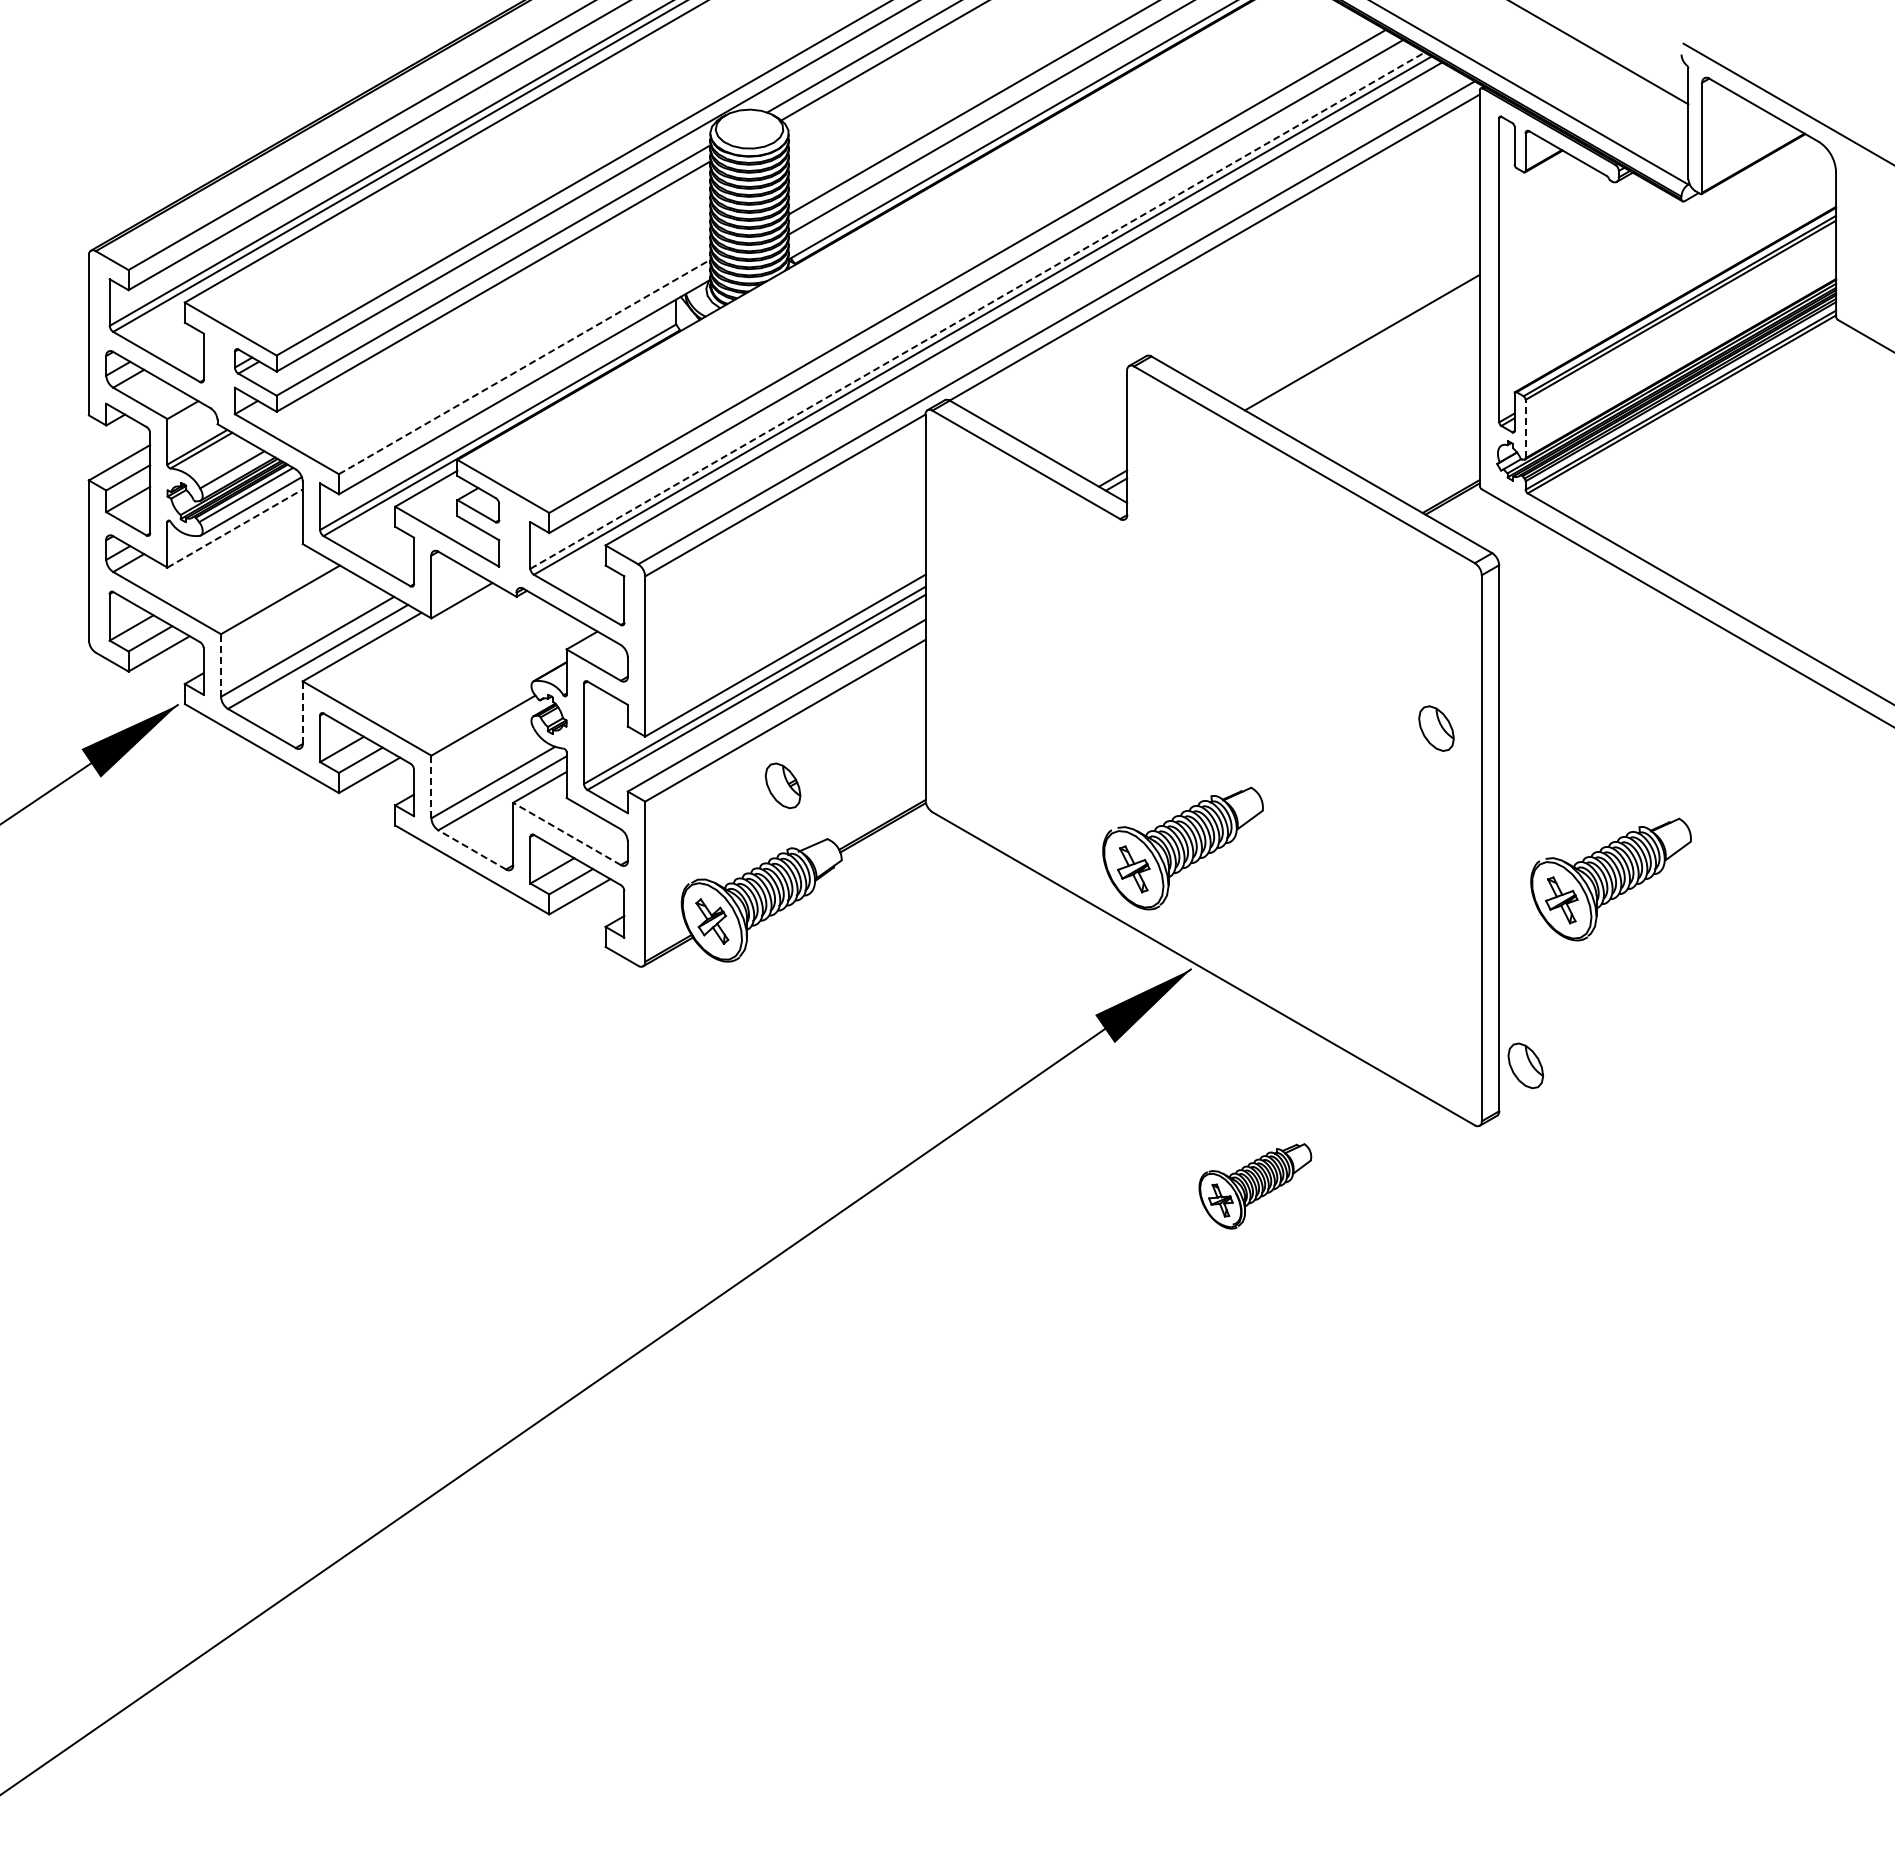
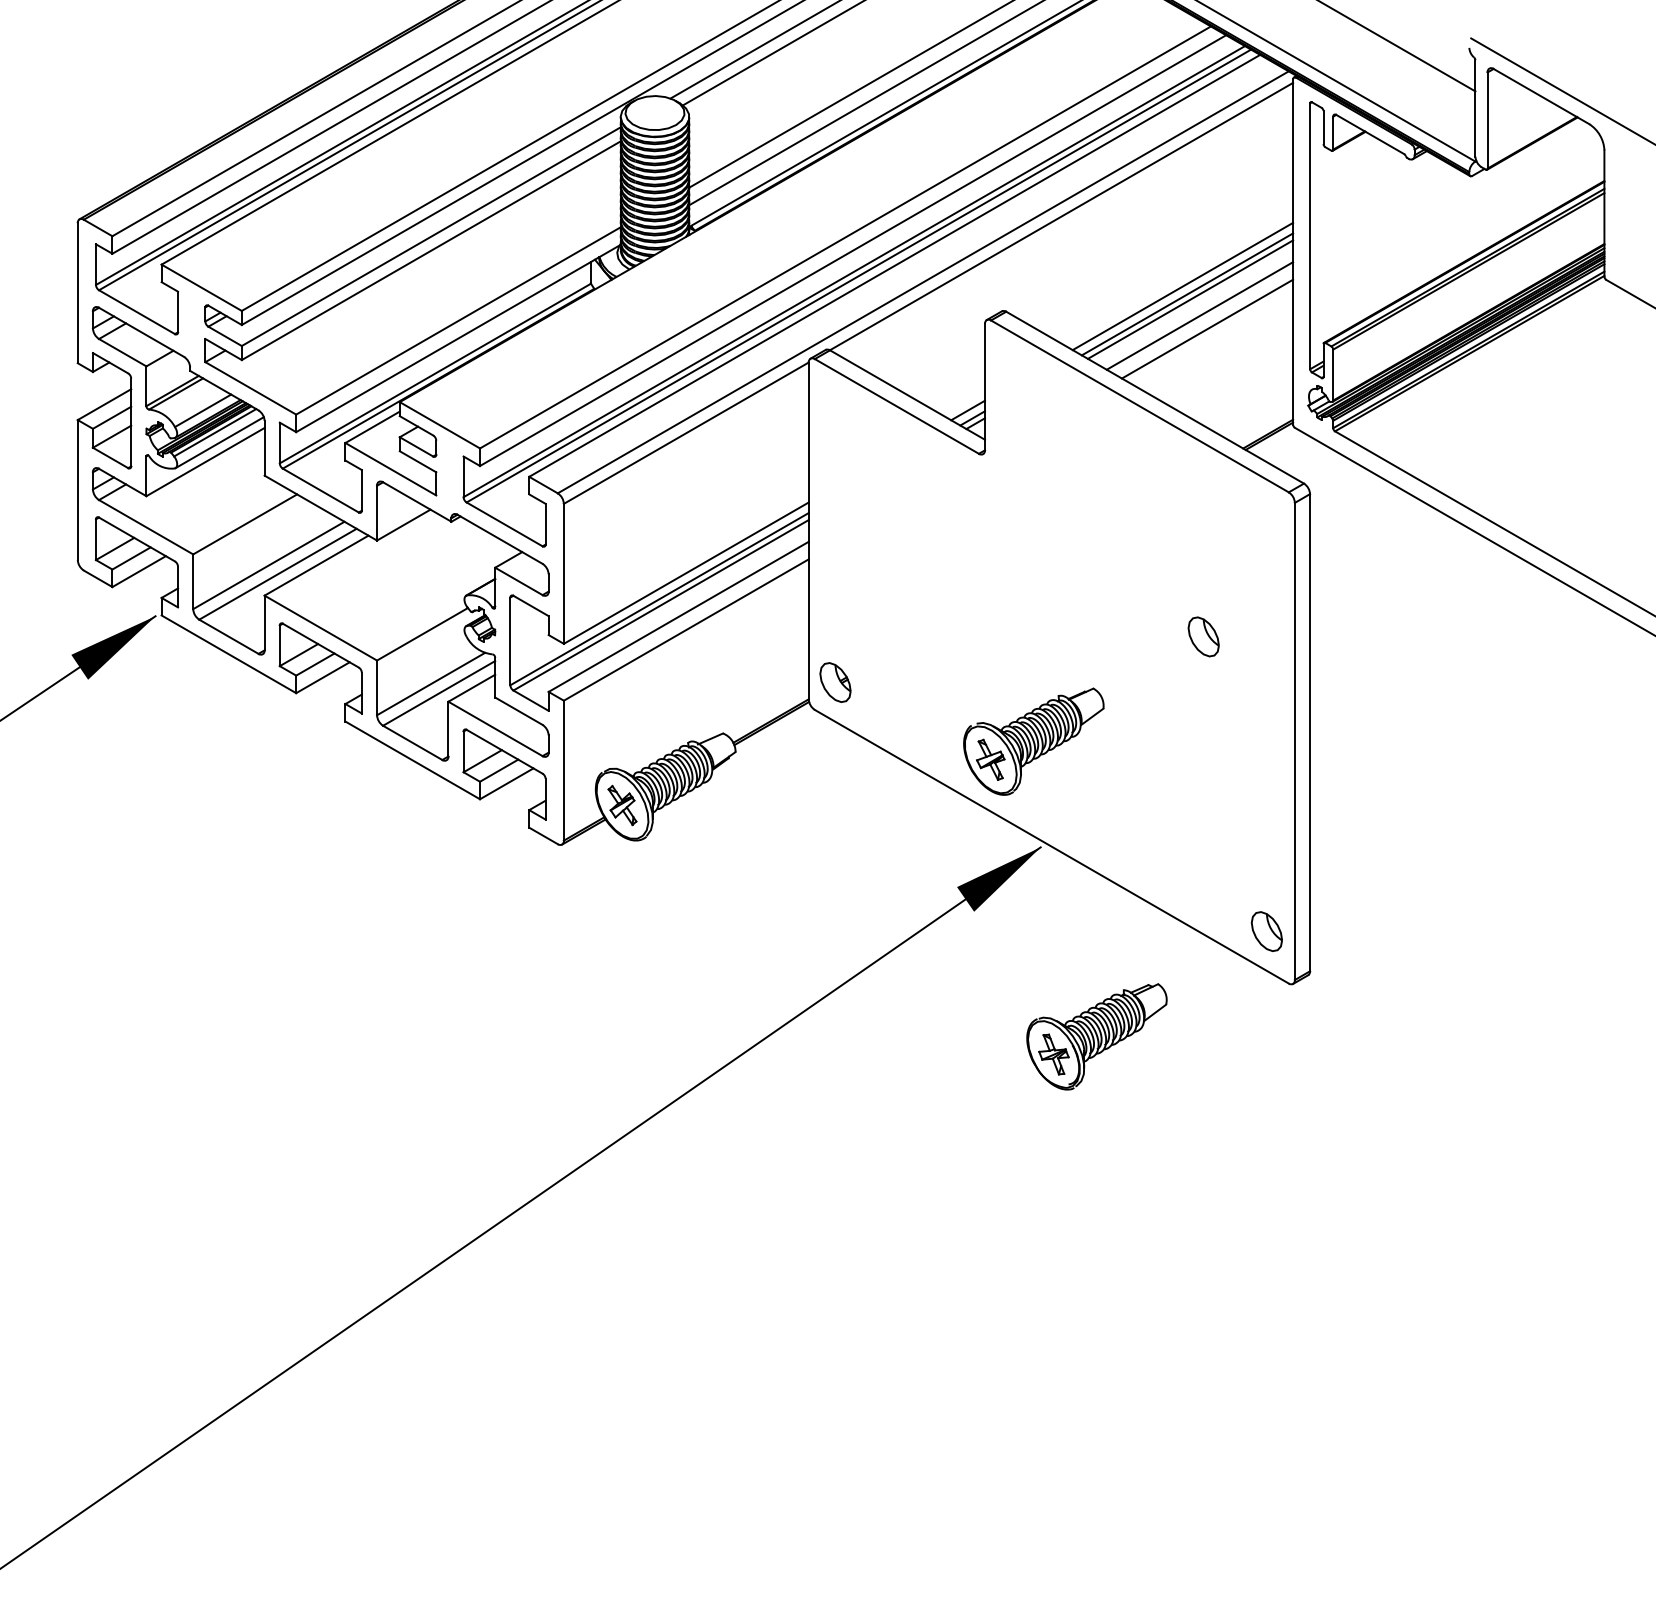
line: (978, 310) -> (855, 271), dashed -> solid
line: (1353, 327) -> (1182, 286), added
line: (1358, 336) -> (1187, 294), added
line: (1372, 360) -> (1199, 315), added
line: (525, 366) -> (459, 320), dashed -> solid
line: (1381, 375) -> (1207, 328), added
line: (1525, 428) -> (1333, 374), dashed -> solid
line: (1107, 469) -> (967, 410), added
line: (235, 528) -> (205, 462), dashed -> solid
line: (221, 665) -> (193, 581), dashed -> solid
line: (302, 712) -> (264, 622), dashed -> solid
part: (1436, 728) -> (1203, 636), moved
part: (782, 785) -> (834, 682), moved
line: (431, 786) -> (377, 687), dashed -> solid
line: (566, 833) -> (495, 728), dashed -> solid
line: (471, 849) -> (412, 742), dashed -> solid
part: (1610, 879) -> (1407, 768), removed
part: (1525, 1065) -> (1266, 931), moved
part: (1255, 1186) -> (1097, 1037), size x1.43

